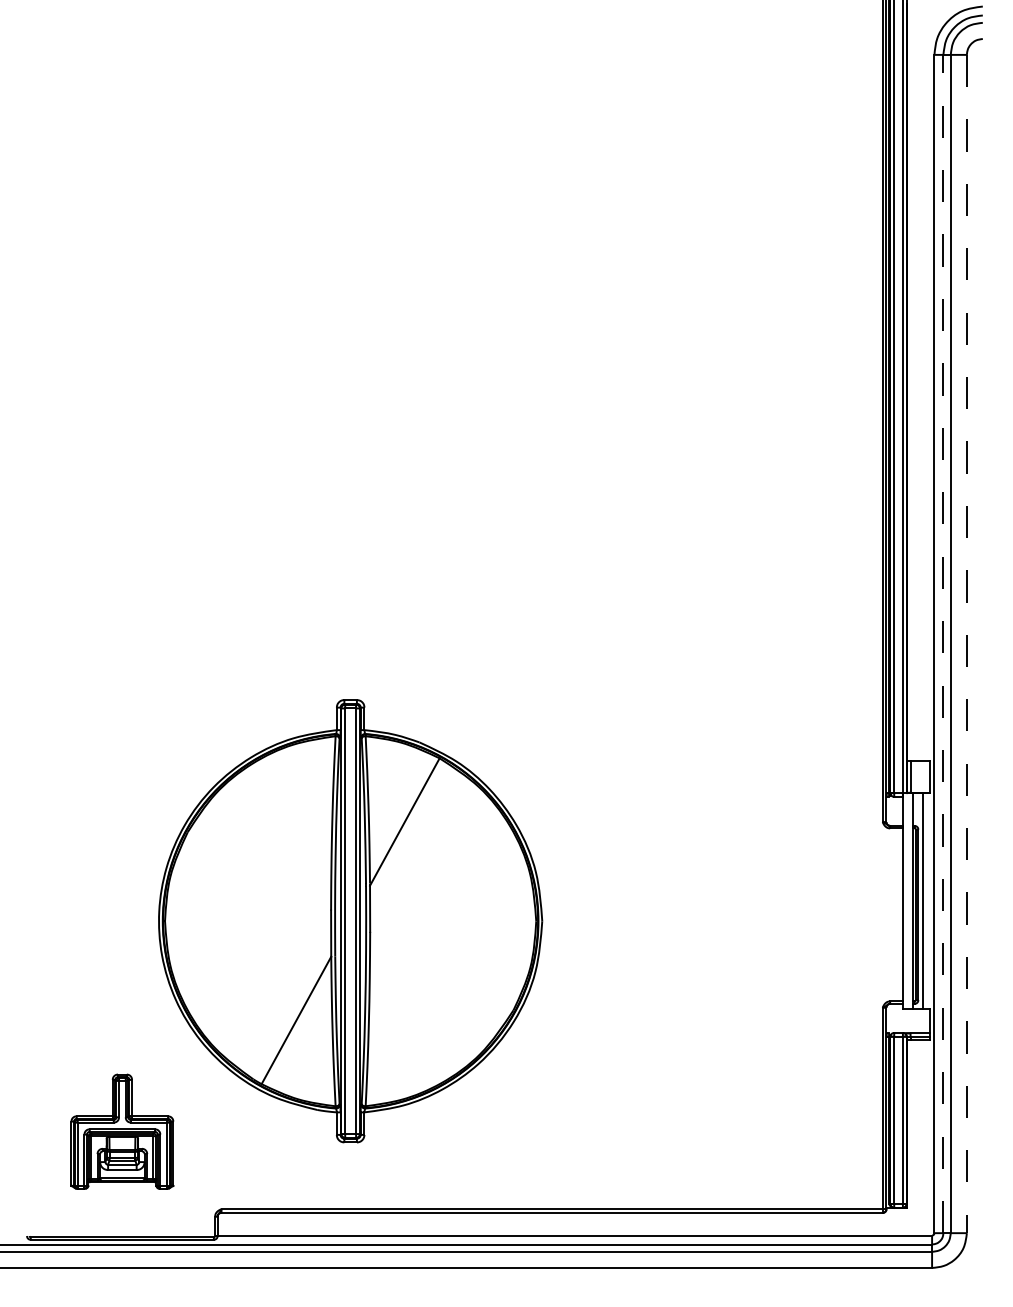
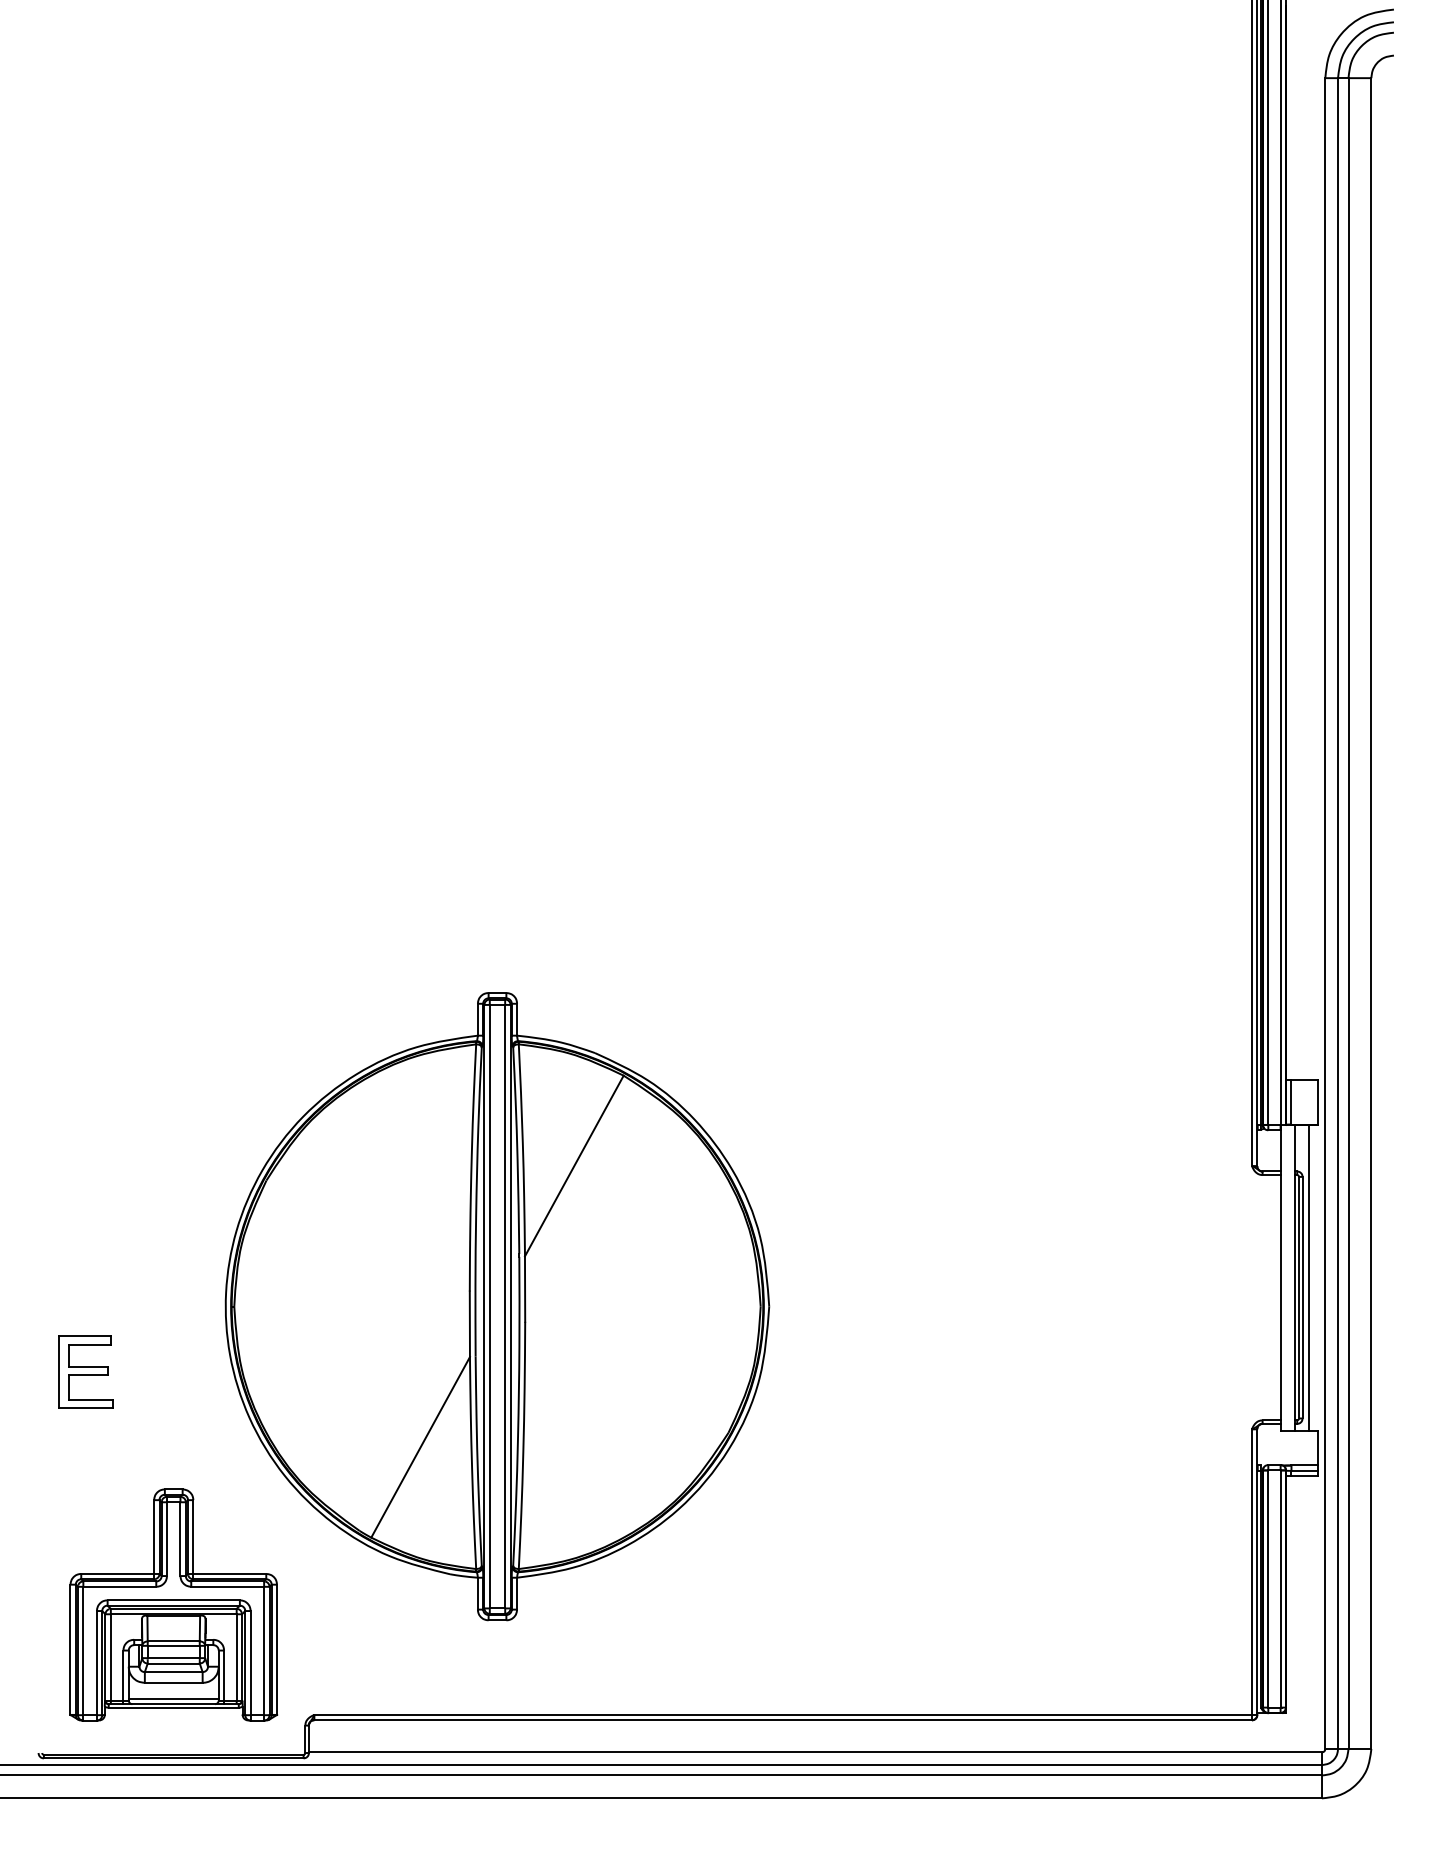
line: (943, 643) -> (1338, 913), dashed -> solid
line: (966, 644) -> (1371, 914), dashed -> solid
part: (60, 966) -> (85, 1371), added
part: (122, 1131) -> (173, 1604), size x1.43

